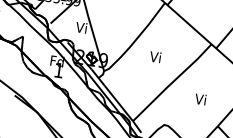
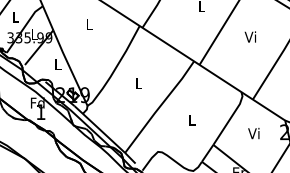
text: (80, 27) -> (56, 64), Vi -> L
text: (154, 56) -> (137, 82), Vi -> L
text: (200, 99) -> (191, 119), Vi -> L

